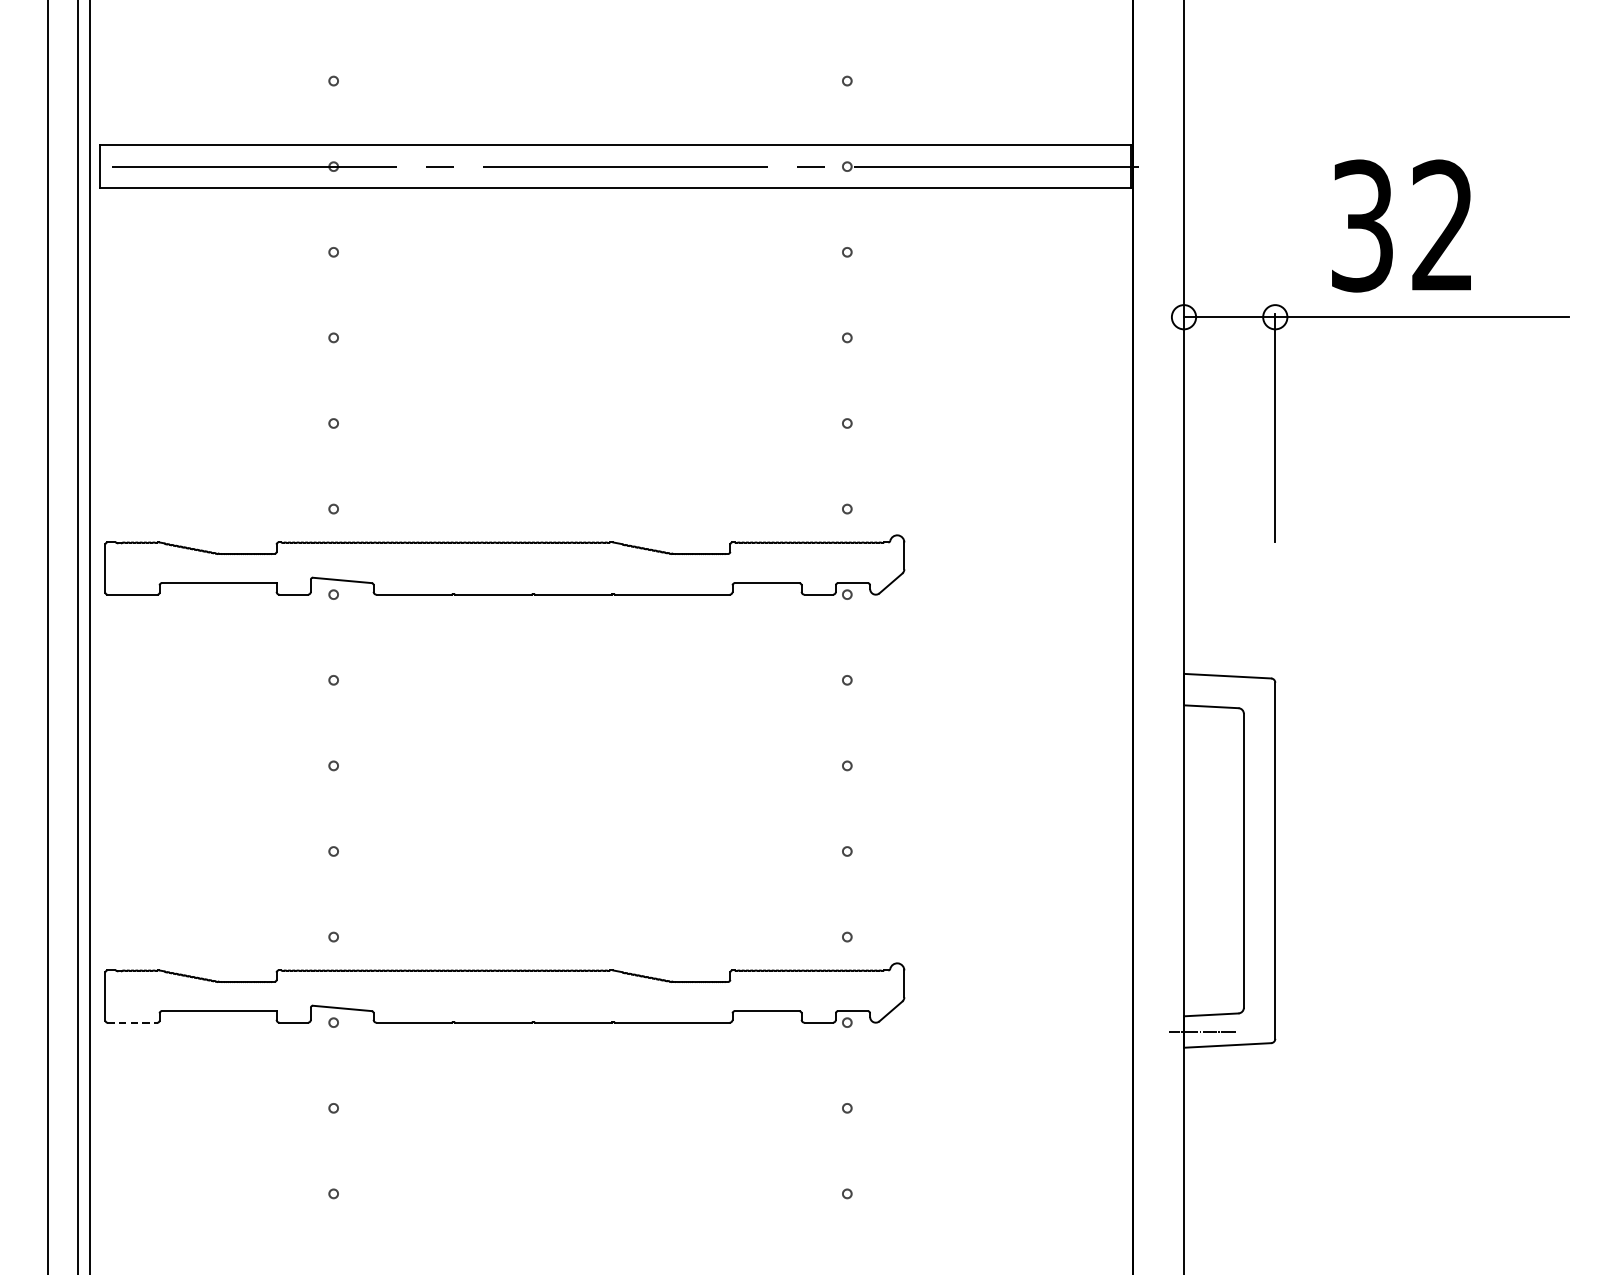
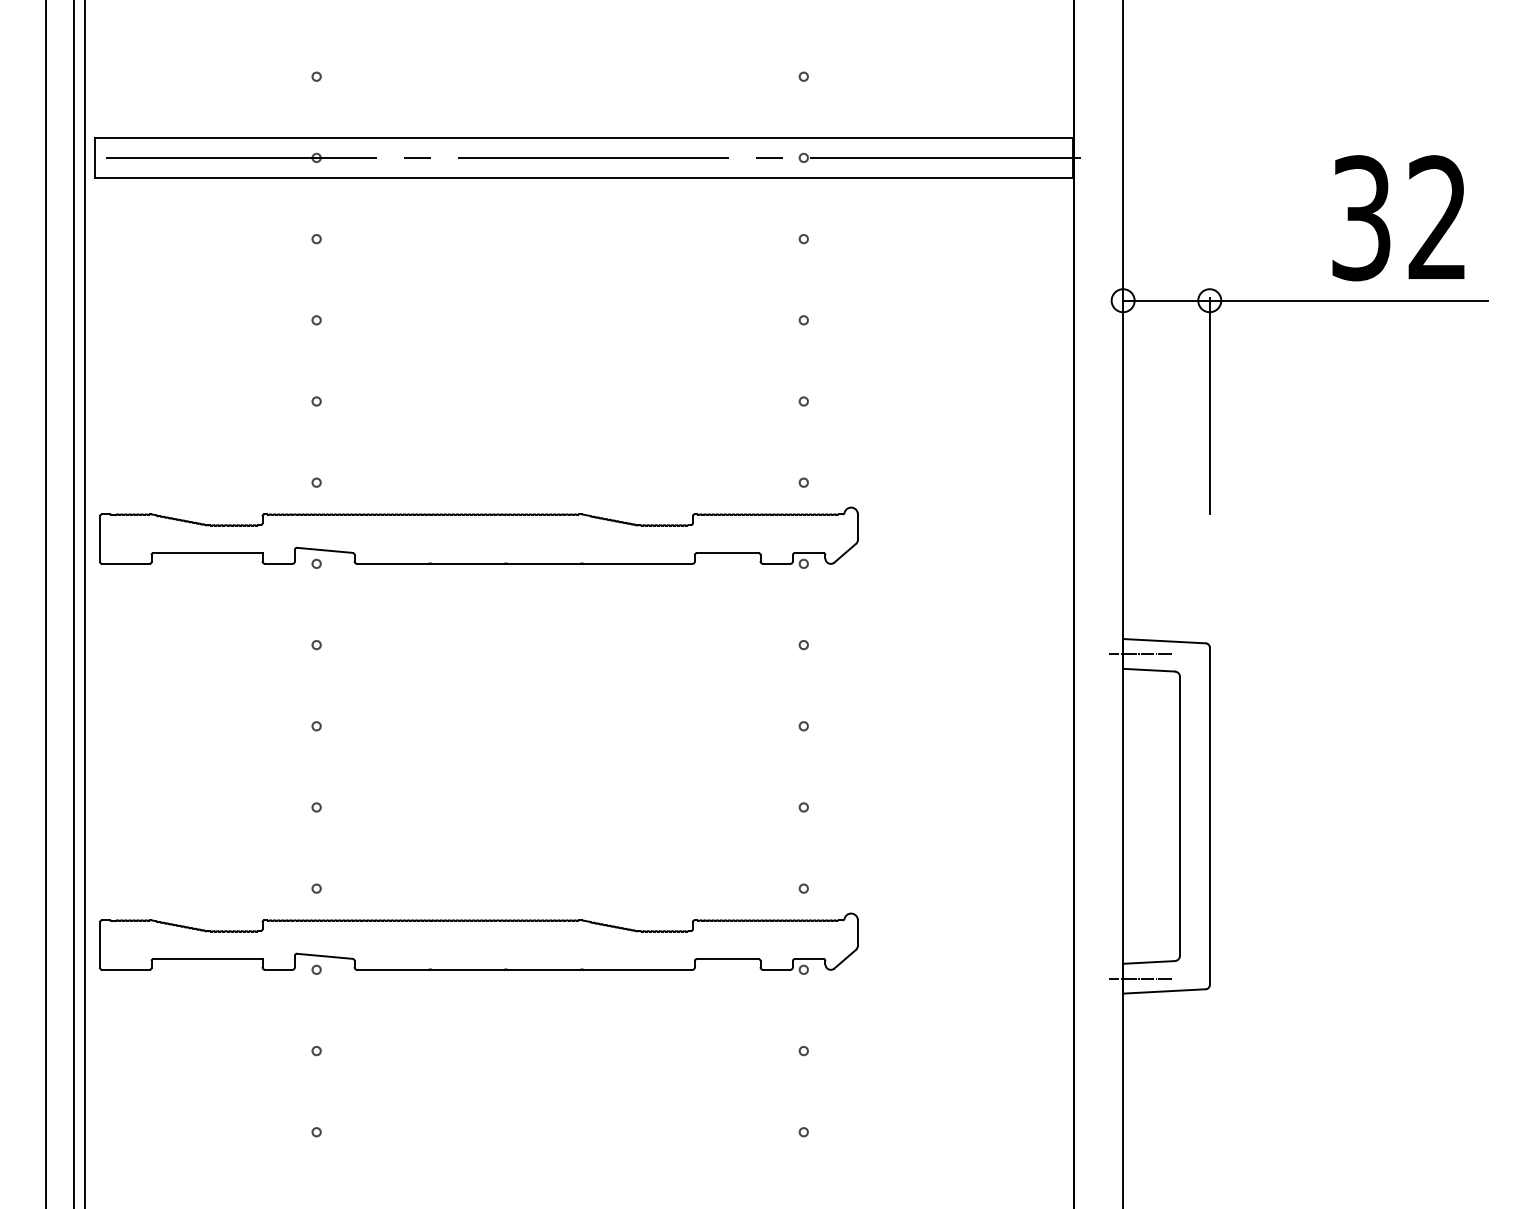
text: (1401, 226) -> (1398, 218), moved
line: (1202, 689) -> (1140, 653), added
line: (132, 1022) -> (125, 969), dashed -> solid

